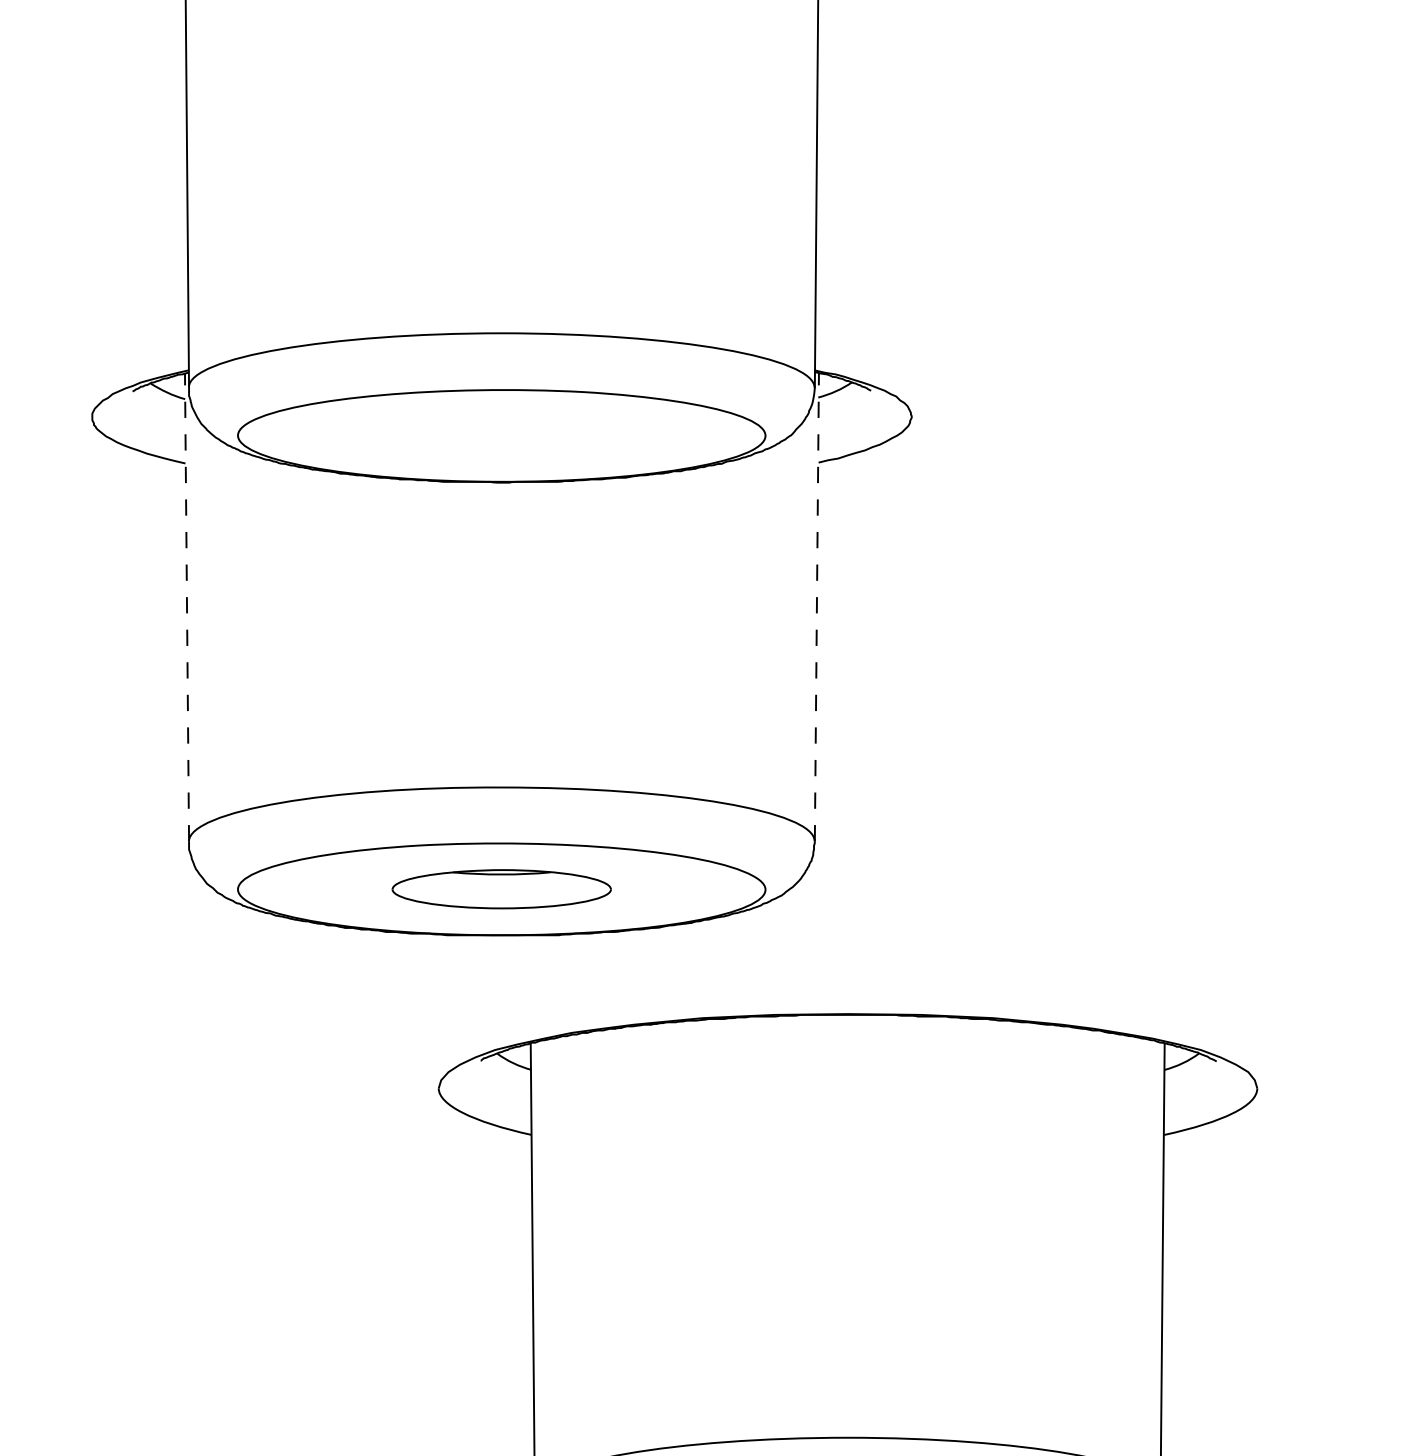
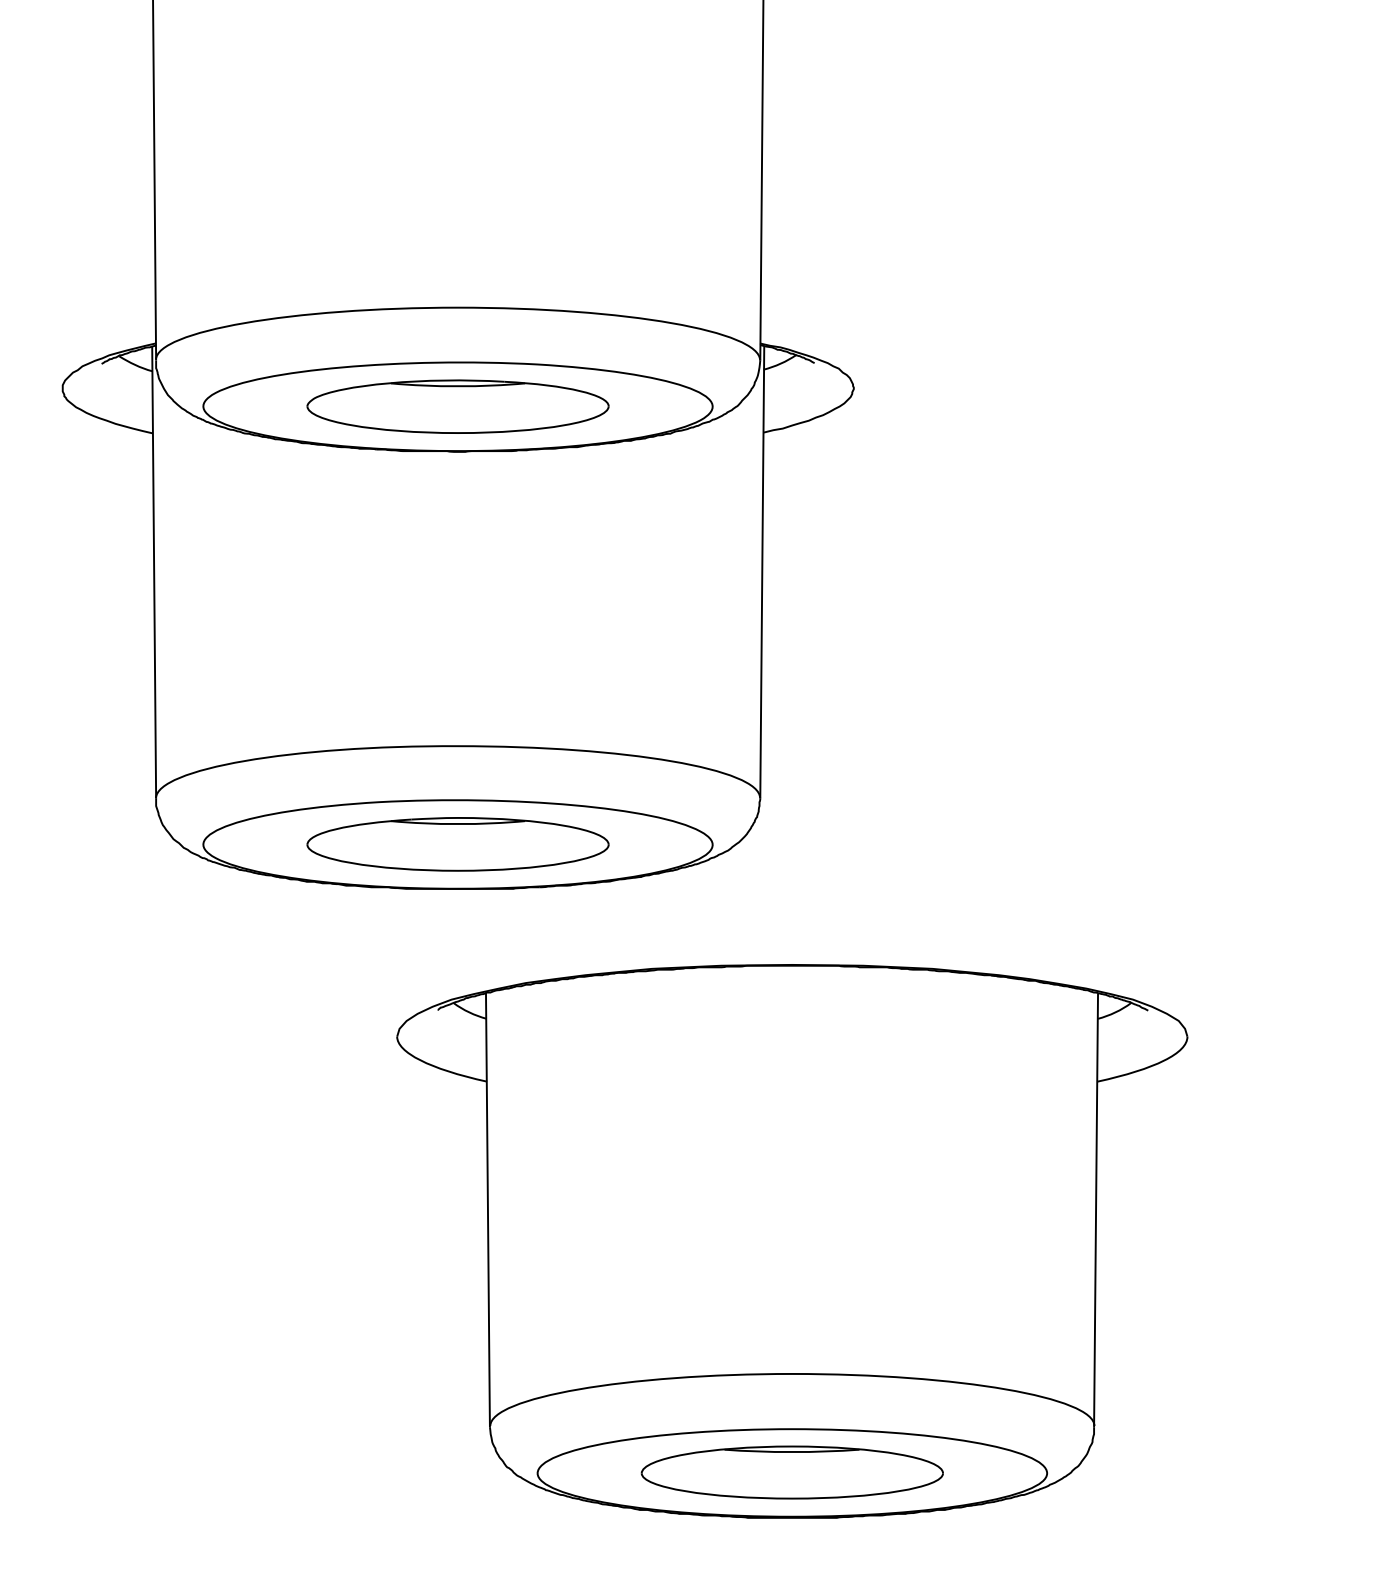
part: (501, 435) -> (457, 406), added
line: (187, 607) -> (154, 572), dashed -> solid
line: (817, 607) -> (762, 572), dashed -> solid
part: (501, 889) -> (457, 844), size x1.43

